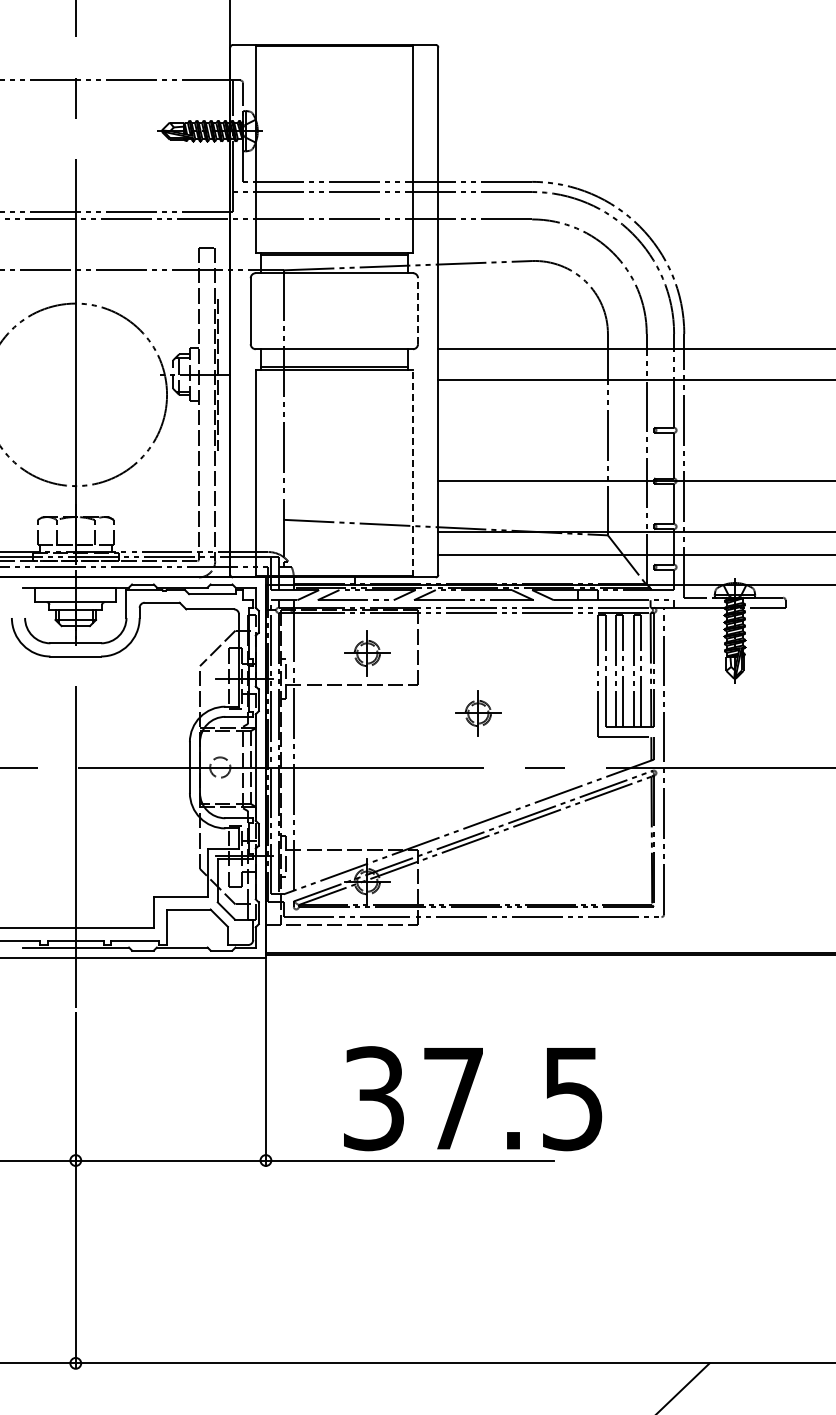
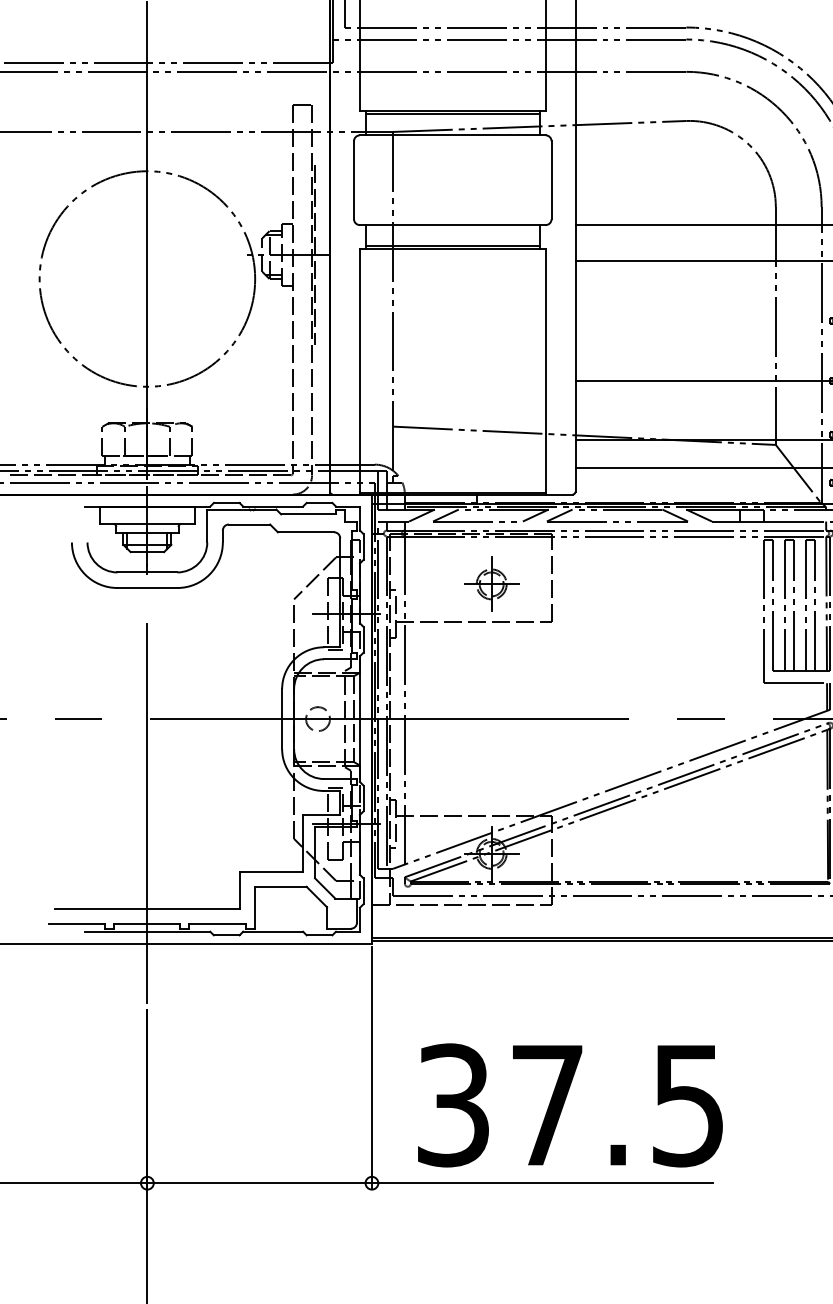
line: (418, 311) -> (552, 180), dashed -> solid
line: (412, 473) -> (545, 371), dashed -> solid
part: (478, 713) -> (622, 655), removed
text: (473, 1098) -> (571, 1105), moved

